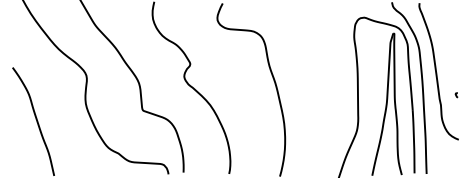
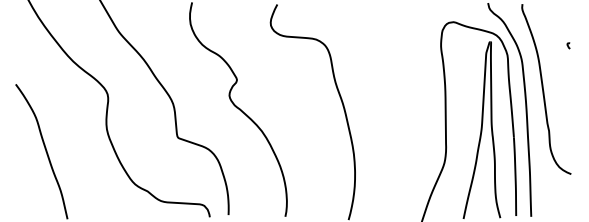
curve: (456, 95) -> (568, 45), moved

